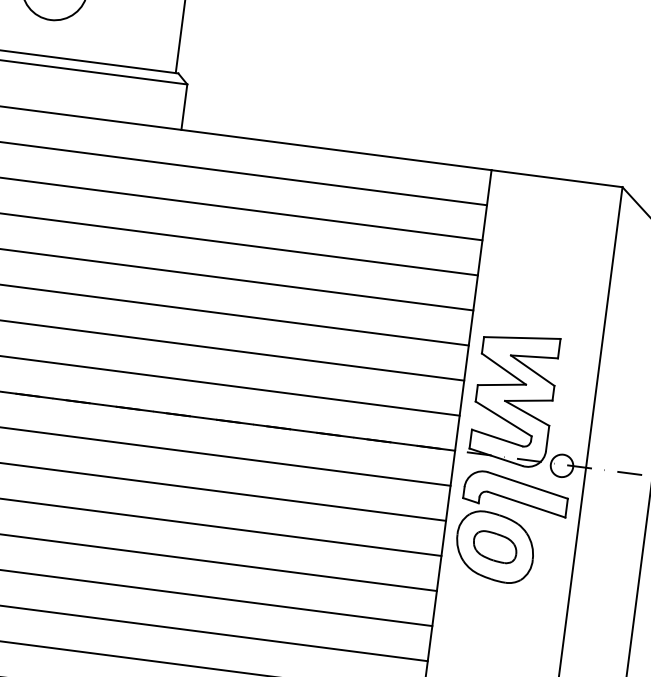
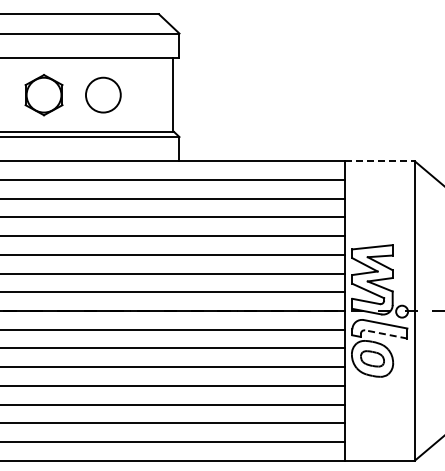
line: (556, 178) -> (379, 161), solid -> dashed
line: (527, 504) -> (386, 334), solid -> dashed

